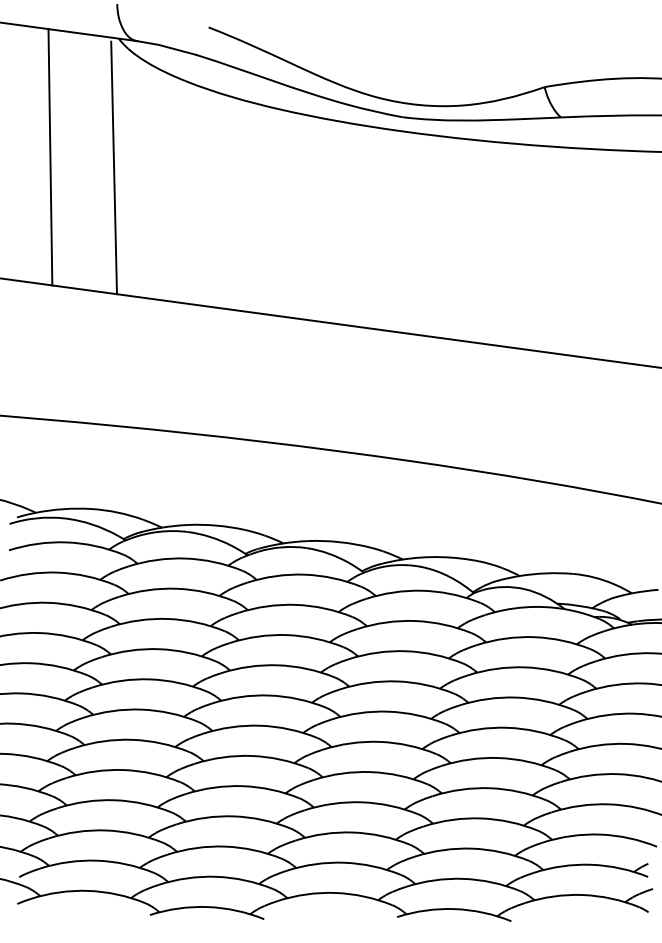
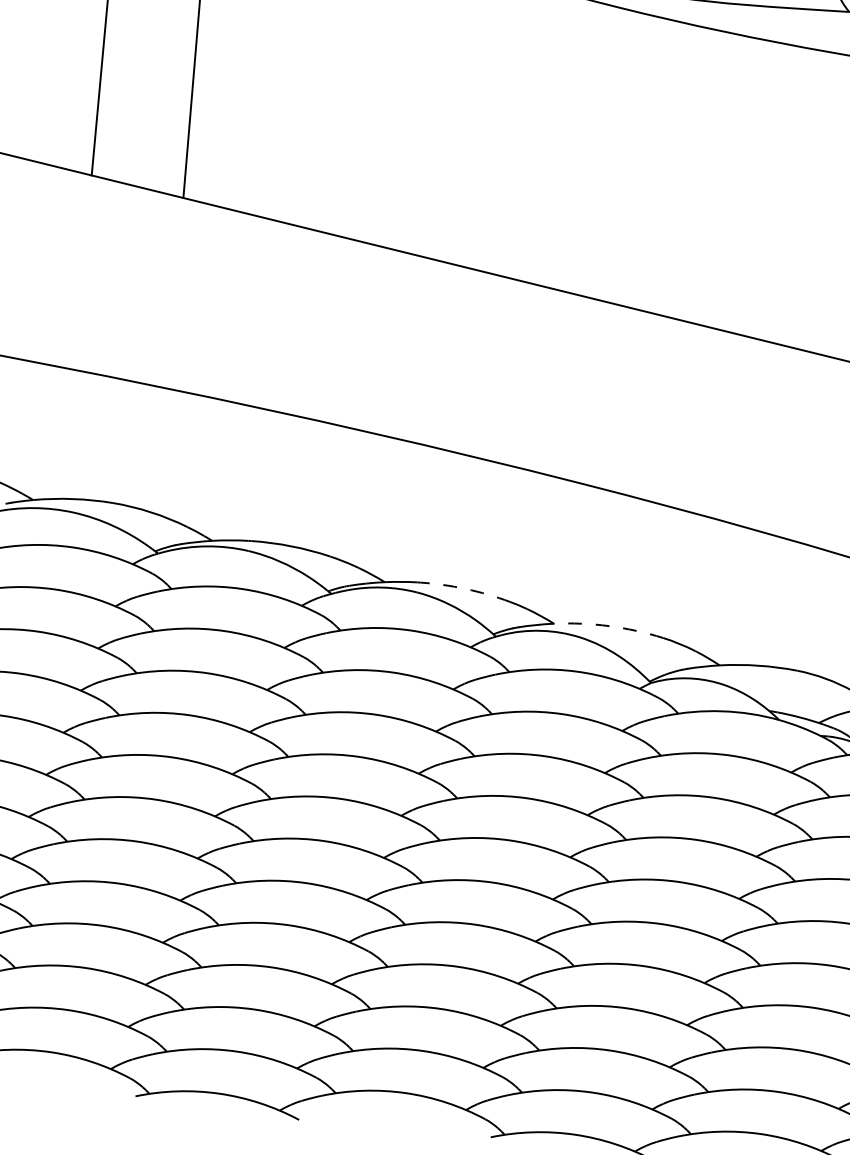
arc: (339, 542) -> (465, 589), solid -> dashed
arc: (441, 557) -> (609, 626), solid -> dashed

